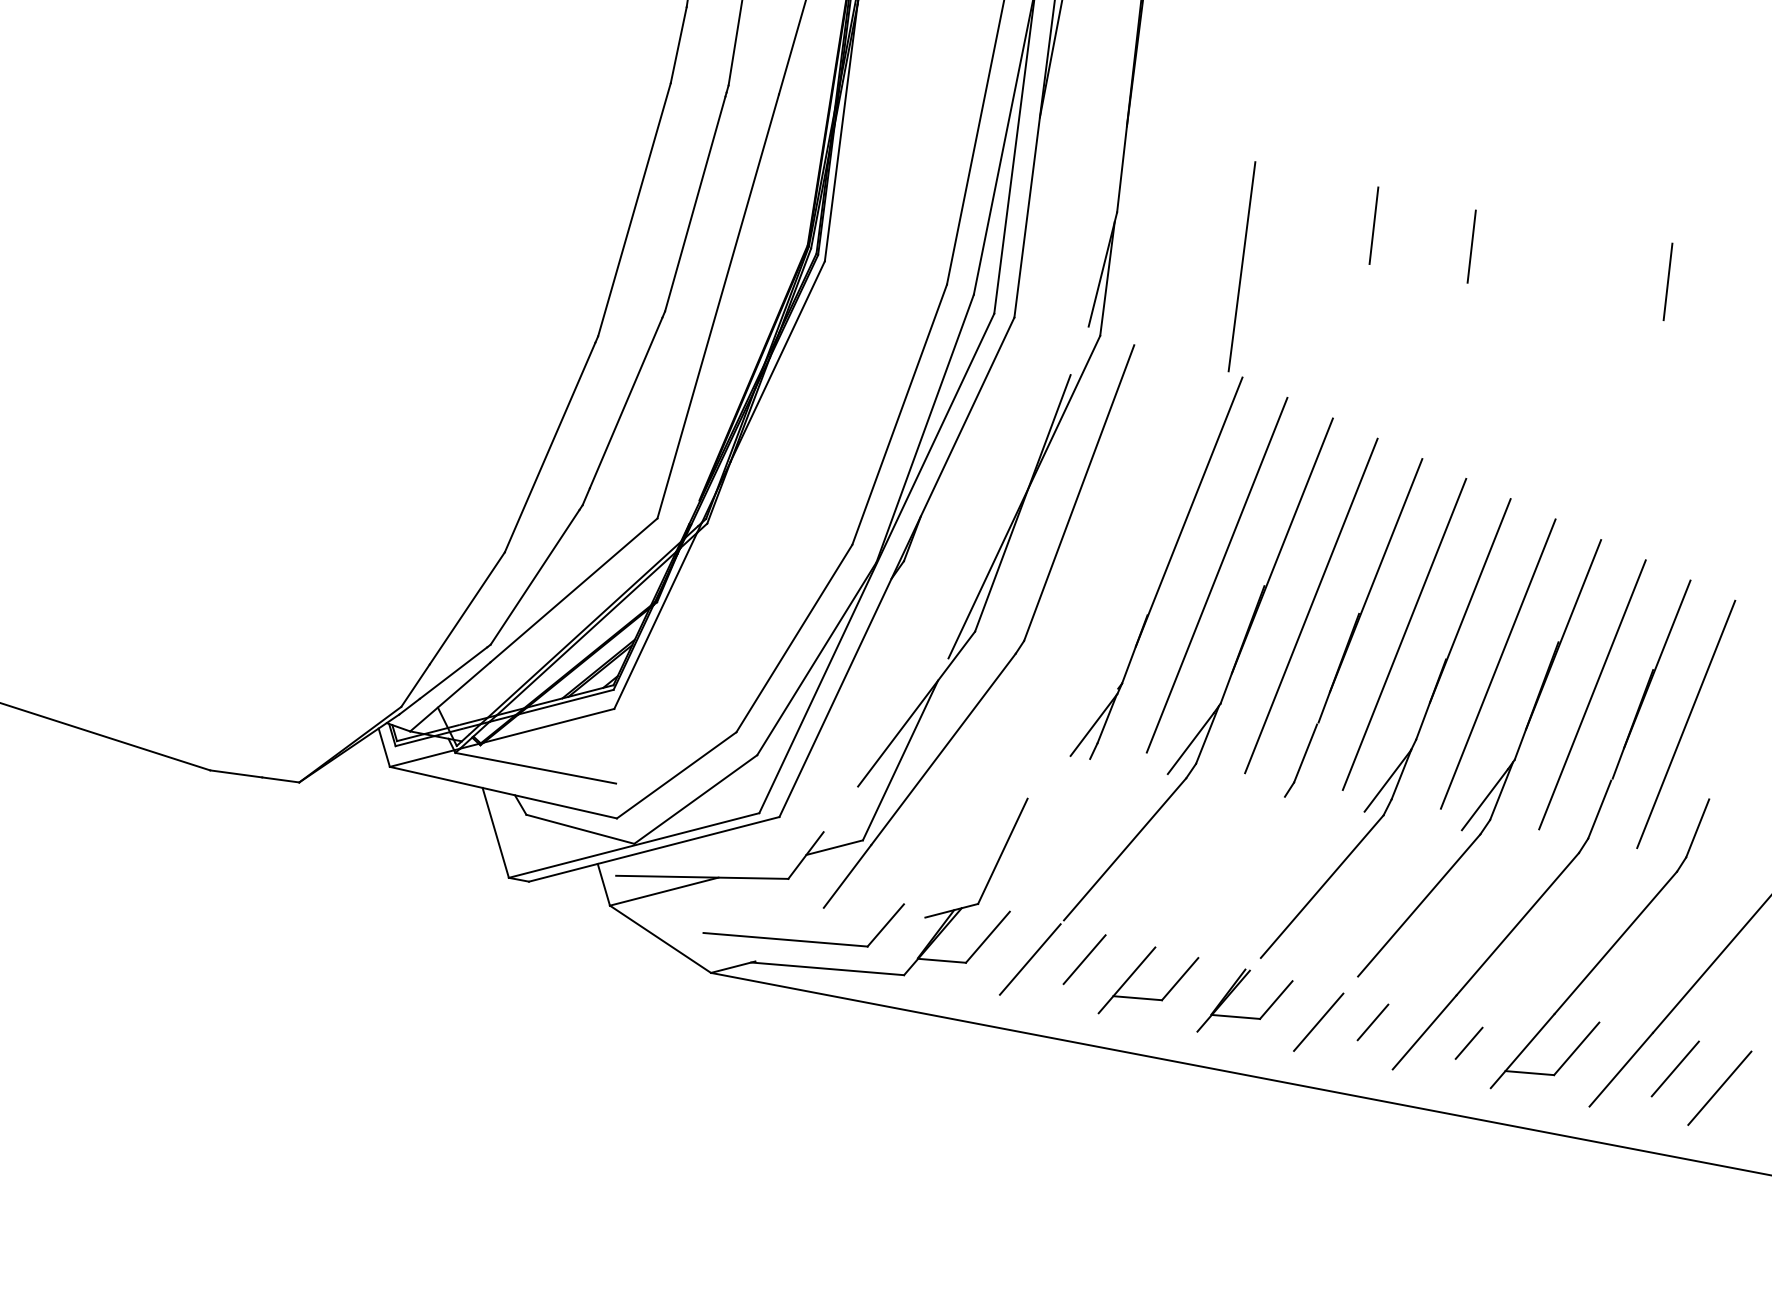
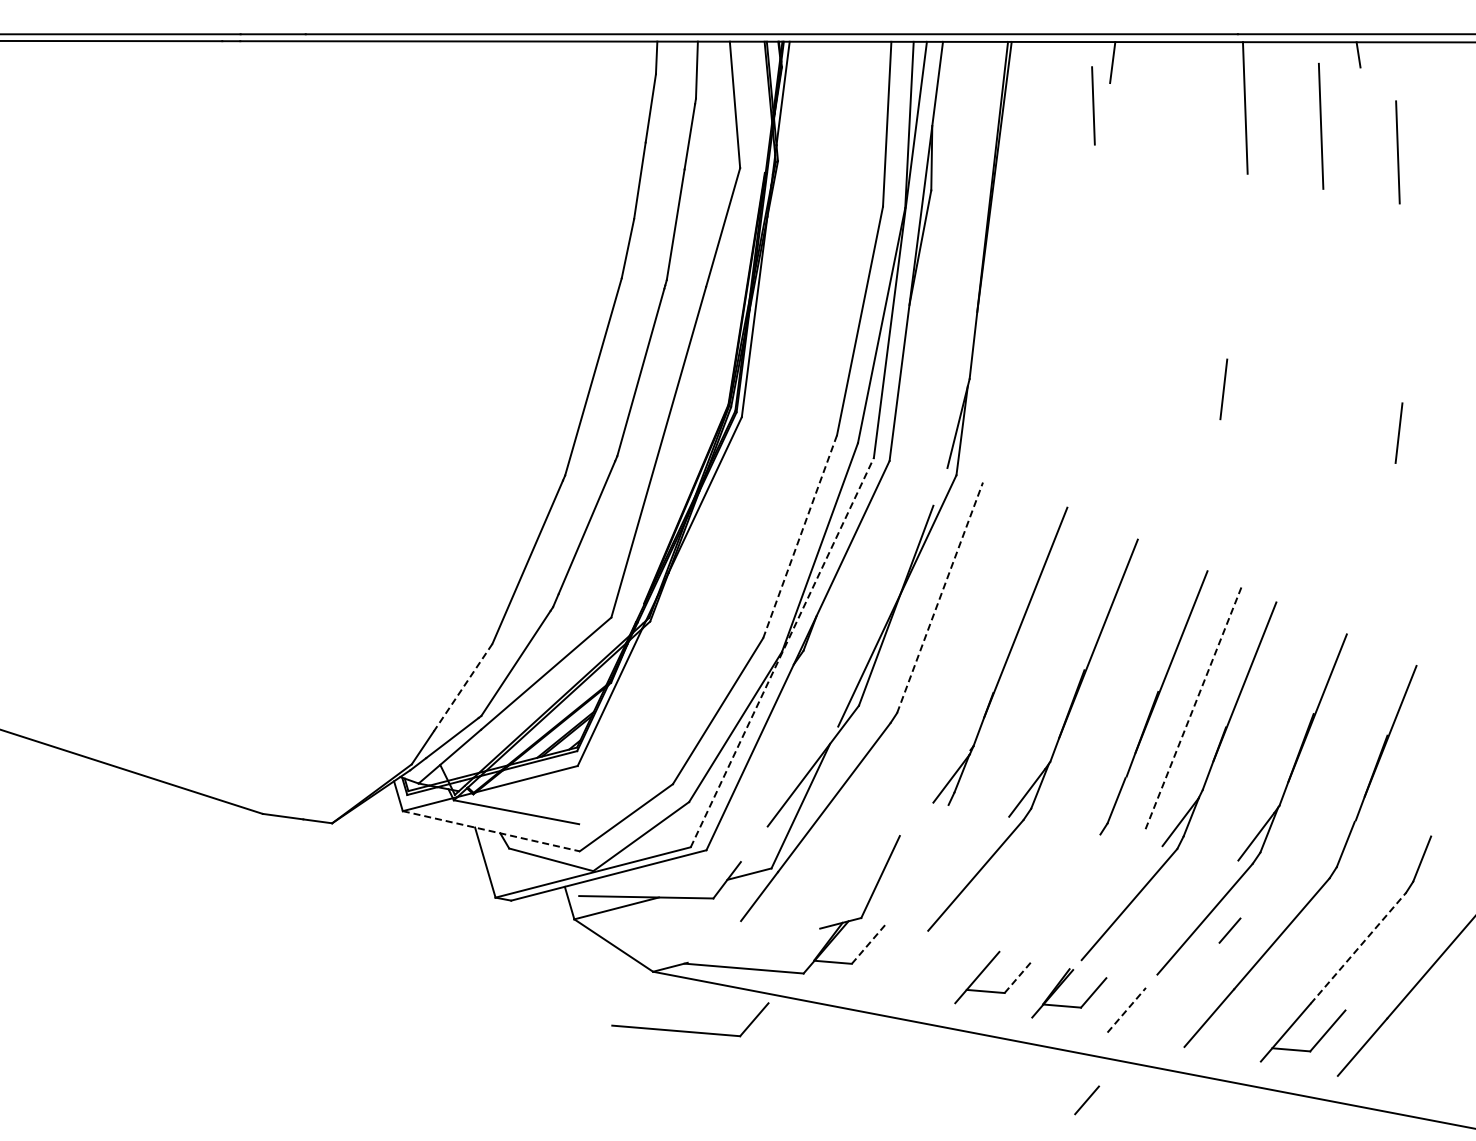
line: (1373, 225) -> (1223, 389), moved
line: (1471, 246) -> (1245, 405), removed
line: (1241, 265) -> (1066, 420), removed
line: (900, 414) -> (800, 536), solid -> dashed
line: (1079, 492) -> (940, 597), solid -> dashed
line: (877, 563) -> (782, 652), solid -> dashed
line: (1217, 574) -> (1047, 661), removed
line: (1310, 605) -> (1120, 685), removed
line: (467, 608) -> (463, 687), solid -> dashed
line: (1404, 633) -> (1193, 707), solid -> dashed
line: (1497, 663) -> (1266, 730), removed
line: (1591, 694) -> (1339, 754), removed
line: (1686, 723) -> (1413, 777), removed
line: (503, 792) -> (491, 831), solid -> dashed
line: (988, 936) -> (869, 943), solid -> dashed
part: (798, 939) -> (686, 1030), moved
line: (1616, 941) -> (1358, 947), solid -> dashed
line: (1029, 958) -> (901, 960), removed
line: (1083, 959) -> (943, 961), removed
line: (1179, 979) -> (1018, 976), solid -> dashed
line: (1319, 1021) -> (1127, 1009), solid -> dashed
line: (1373, 1022) -> (1087, 1100), moved
line: (1468, 1043) -> (1229, 930), moved
line: (1675, 1068) -> (1404, 1046), removed
line: (1719, 1088) -> (1439, 1061), removed

